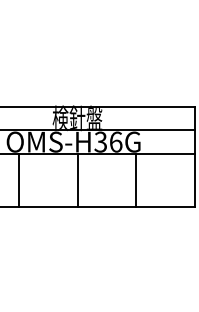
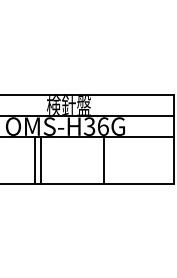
line: (19, 180) -> (35, 160), moved
line: (78, 180) -> (41, 160), moved
line: (136, 180) -> (104, 160), moved

